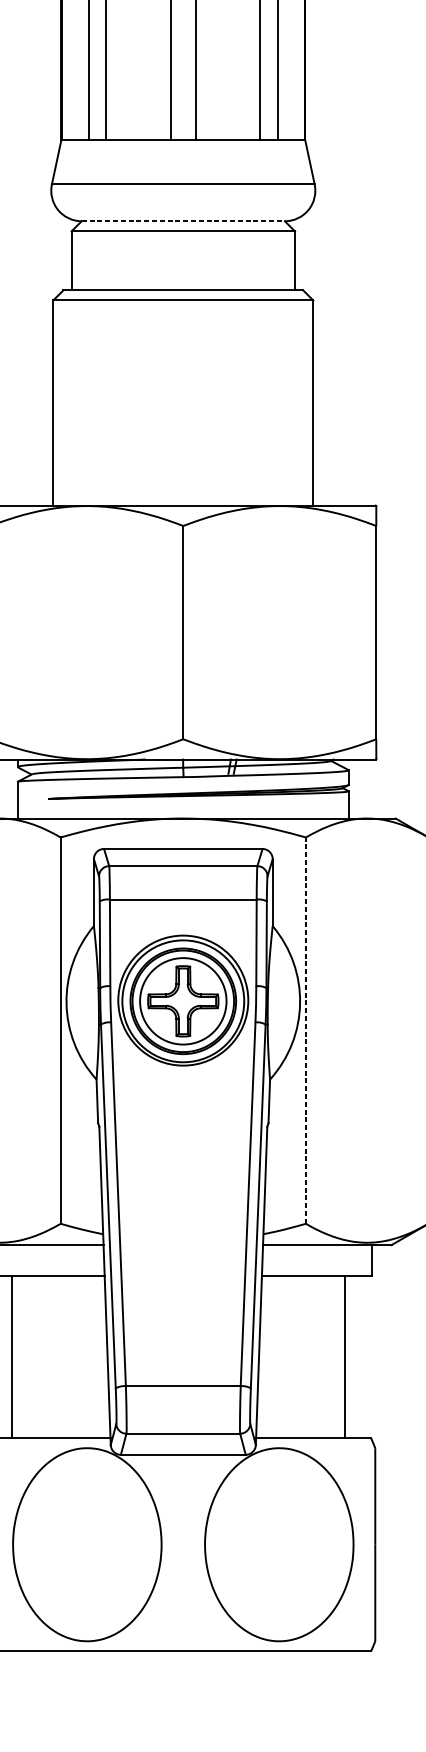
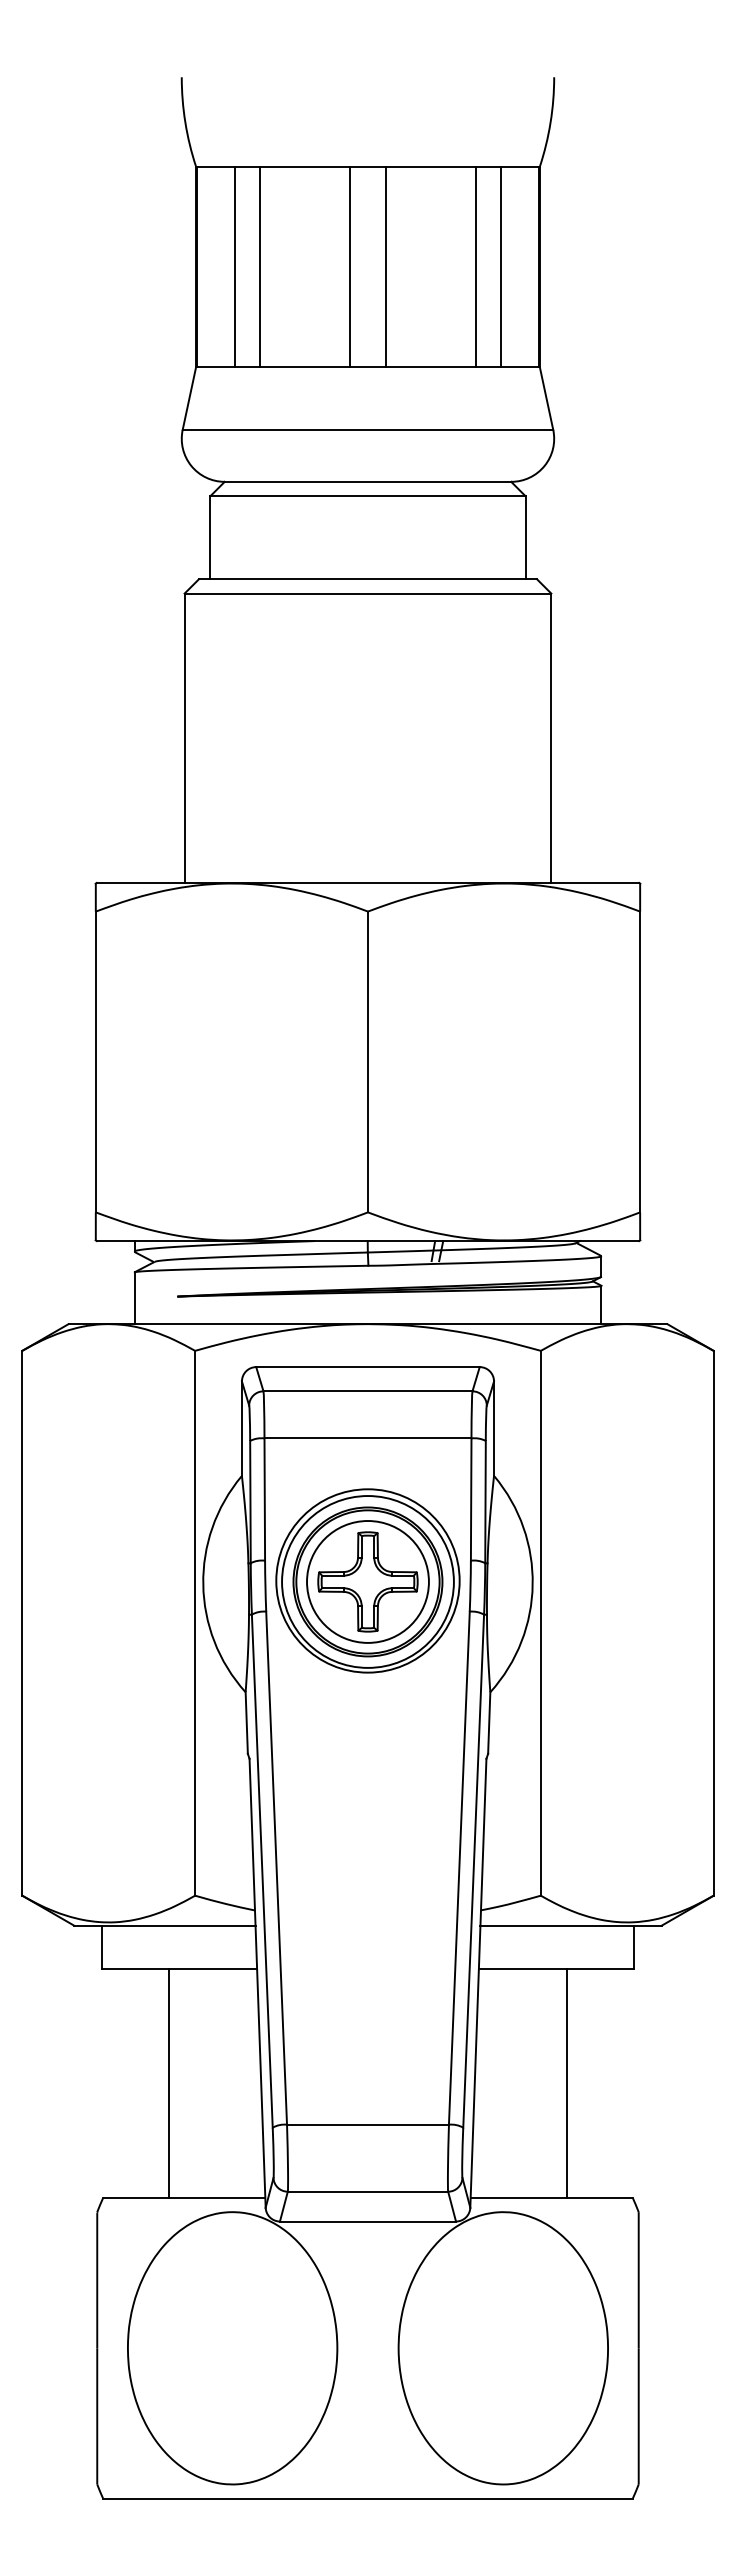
line: (183, 220) -> (368, 481), dashed -> solid
line: (305, 1030) -> (540, 1622), dashed -> solid
line: (11, 1356) -> (168, 2082), moved
line: (345, 1356) -> (567, 2082), moved

